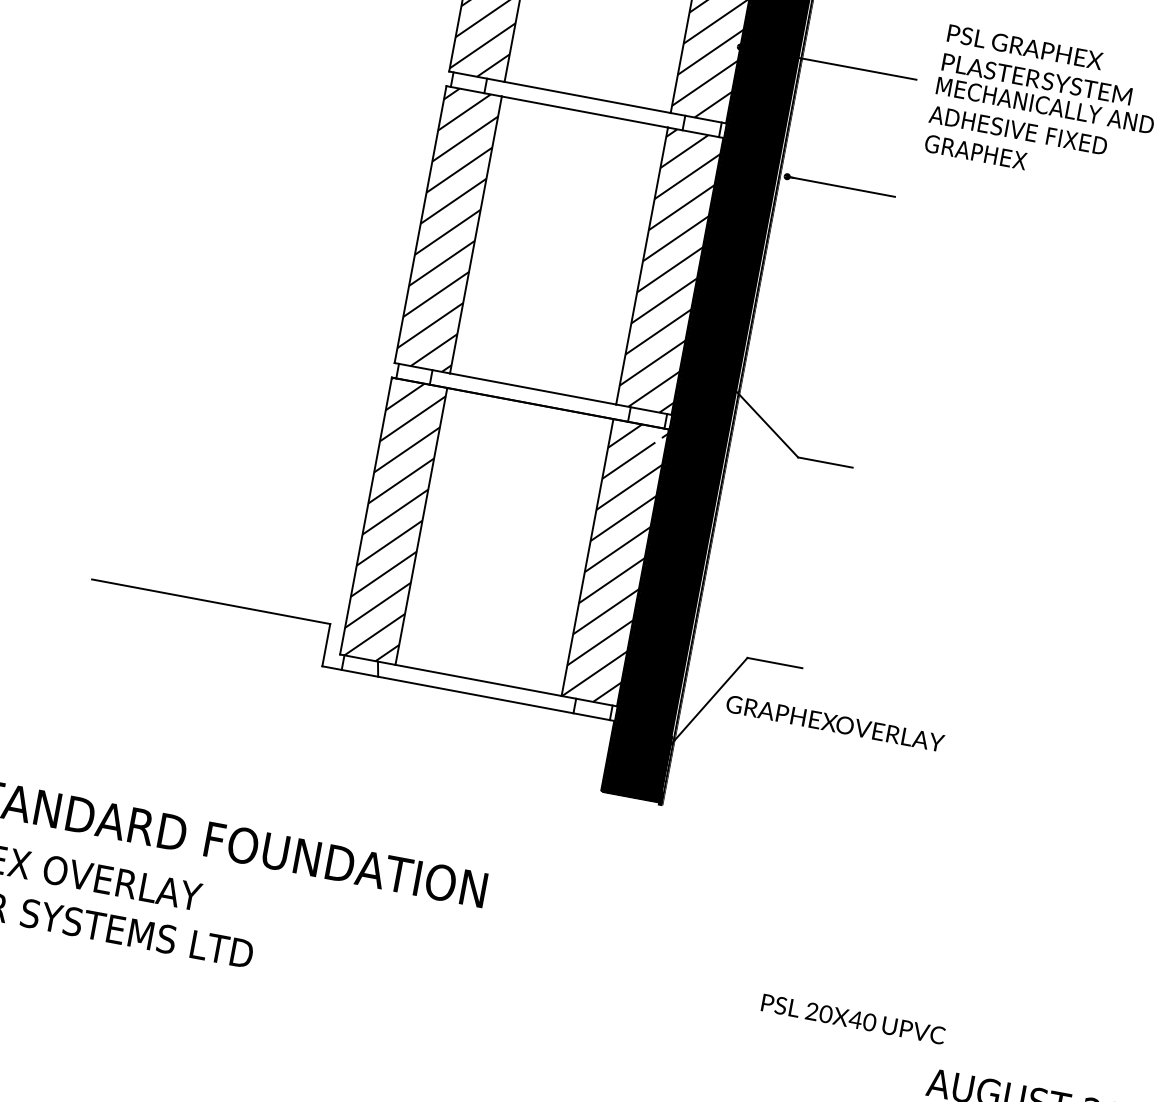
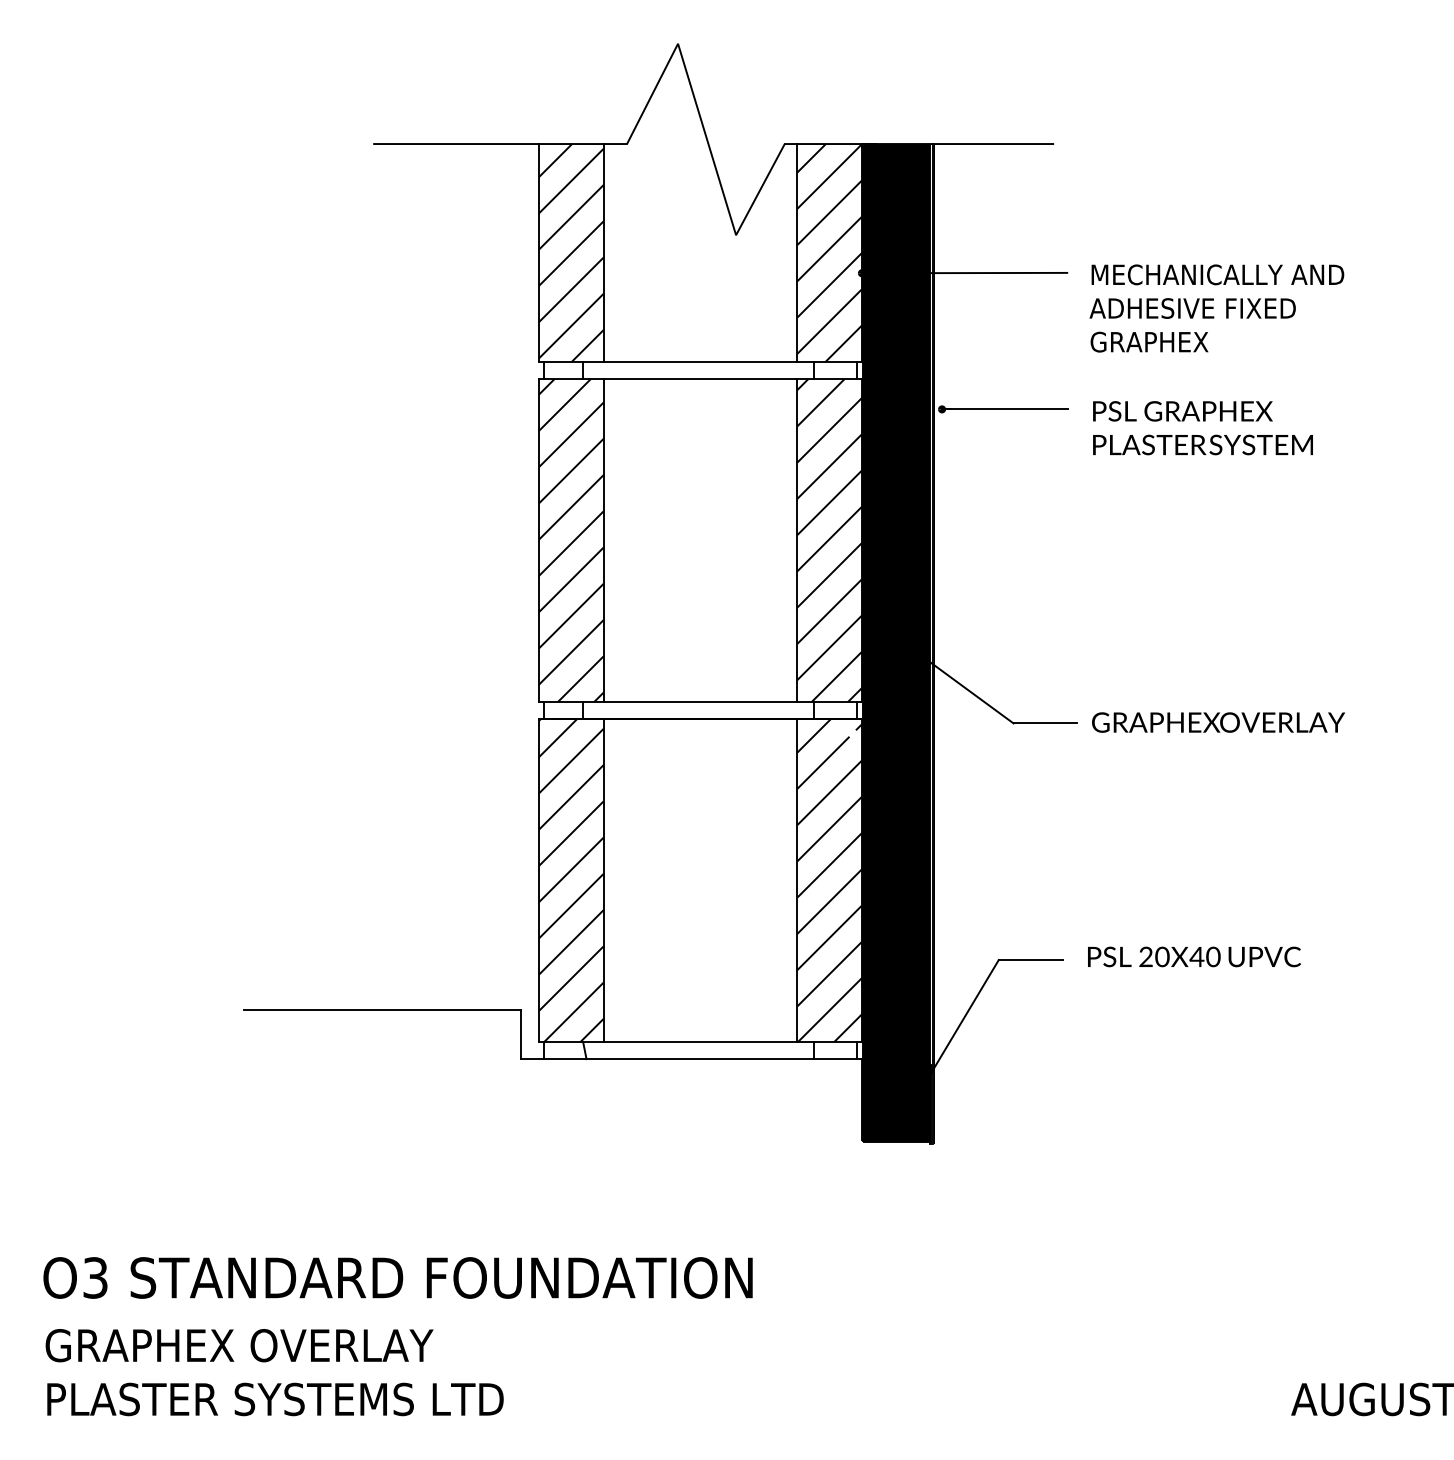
text: (1039, 65) -> (1202, 428), moved
text: (835, 723) -> (1218, 722), moved
text: (853, 1018) -> (1194, 956), moved

